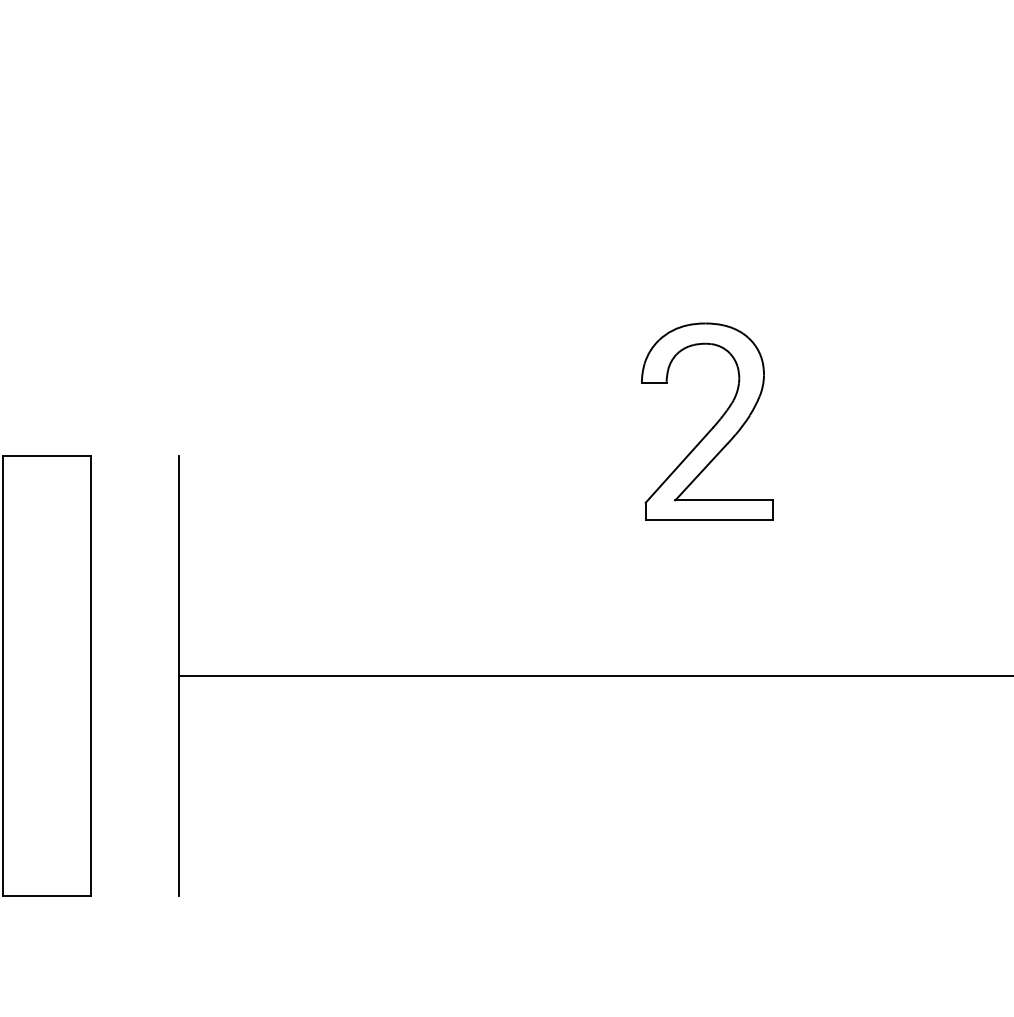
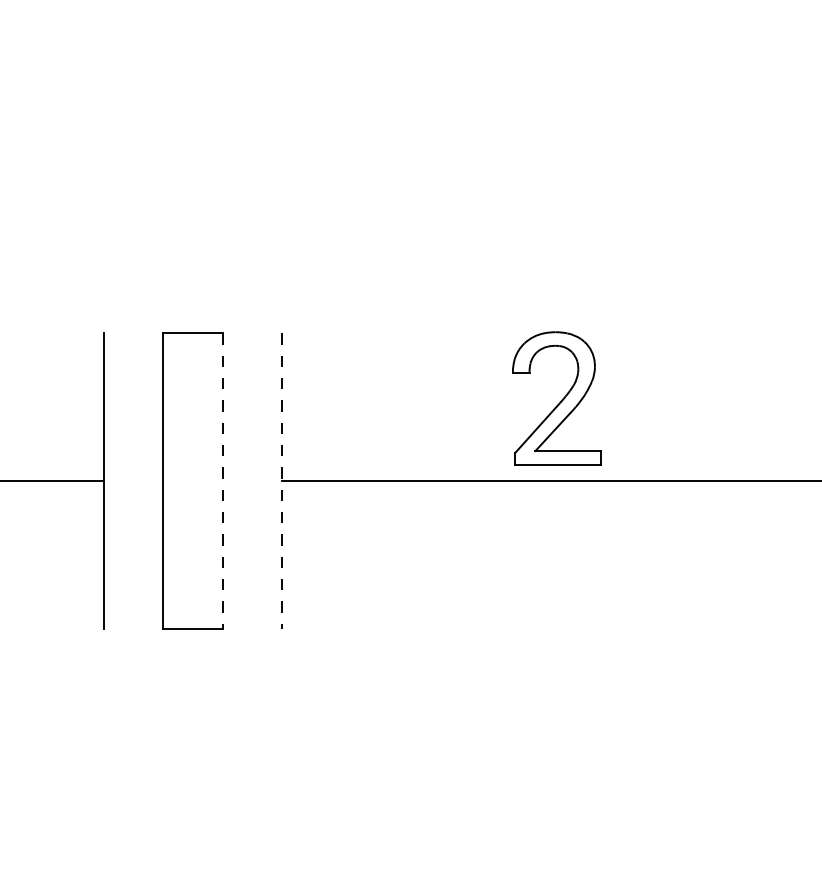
part: (706, 422) -> (556, 398), moved
line: (90, 676) -> (222, 481), solid -> dashed
line: (178, 676) -> (281, 481), solid -> dashed

